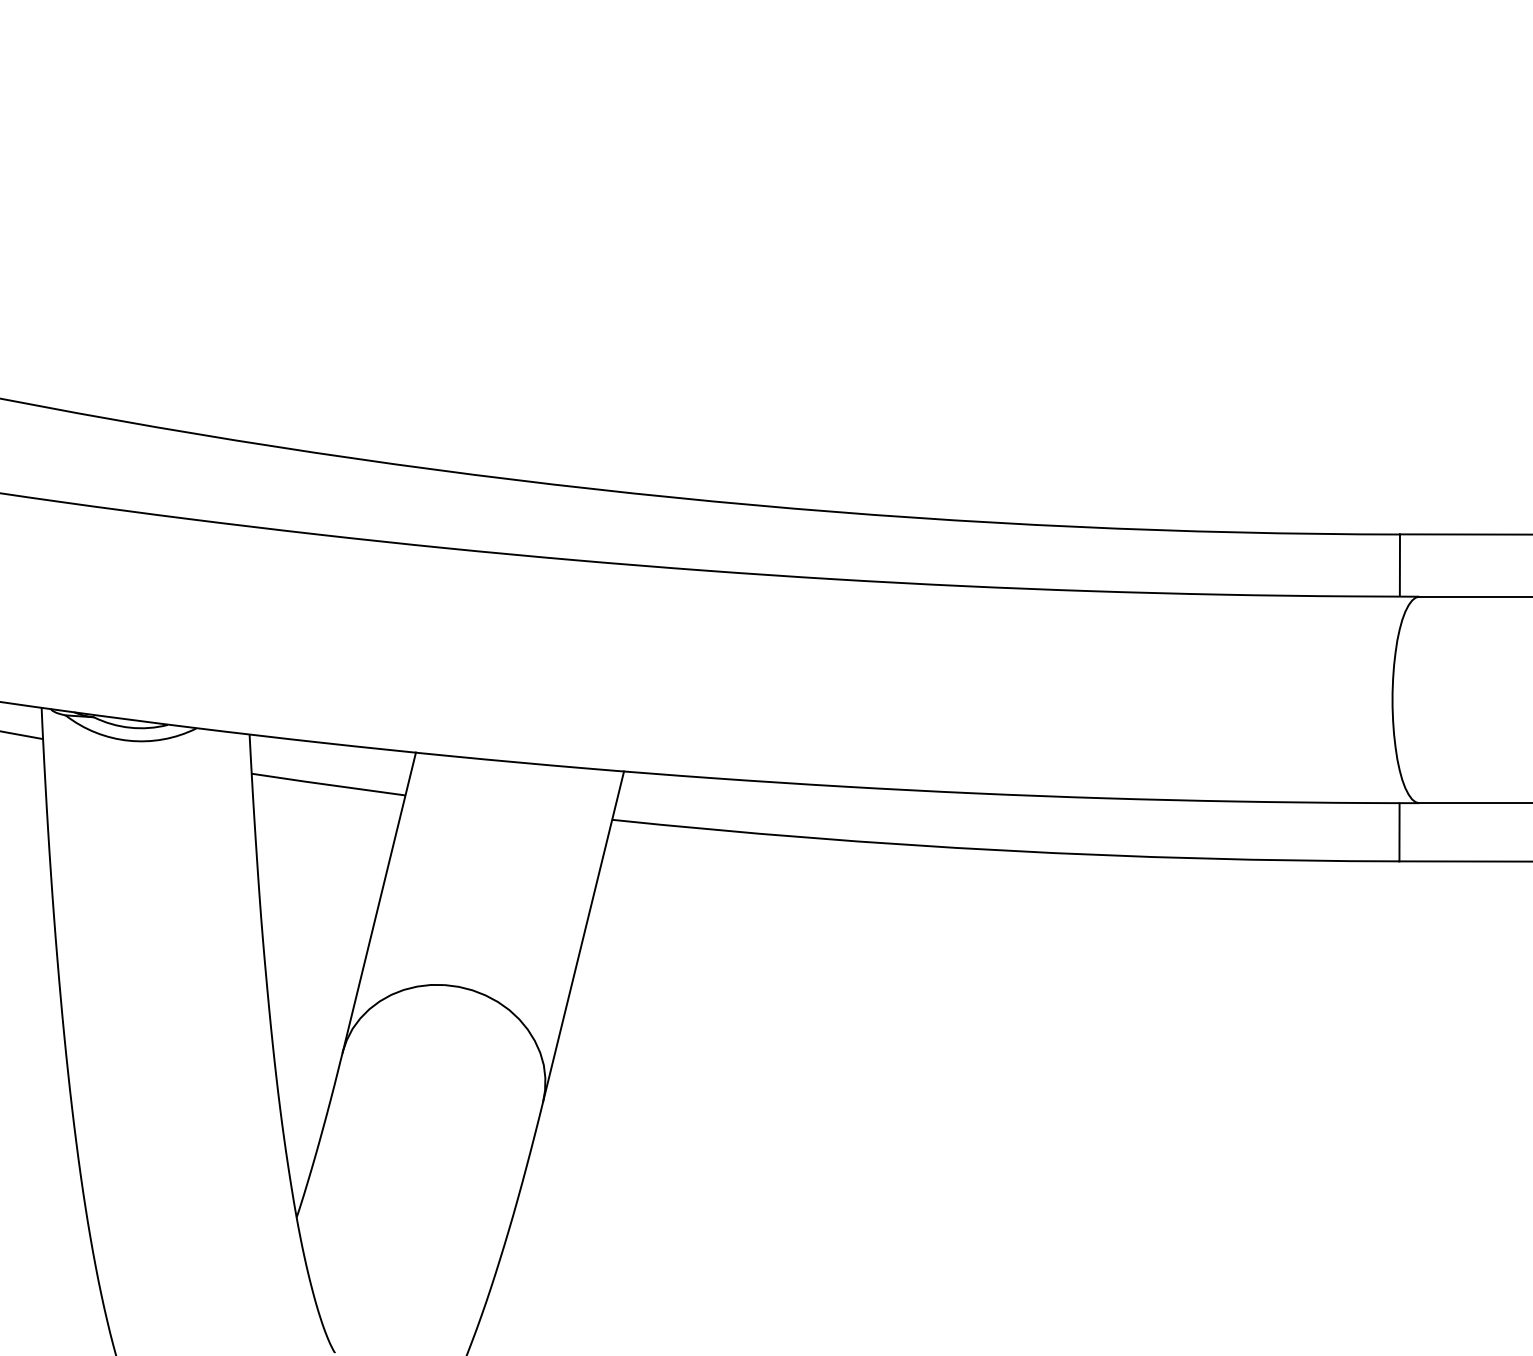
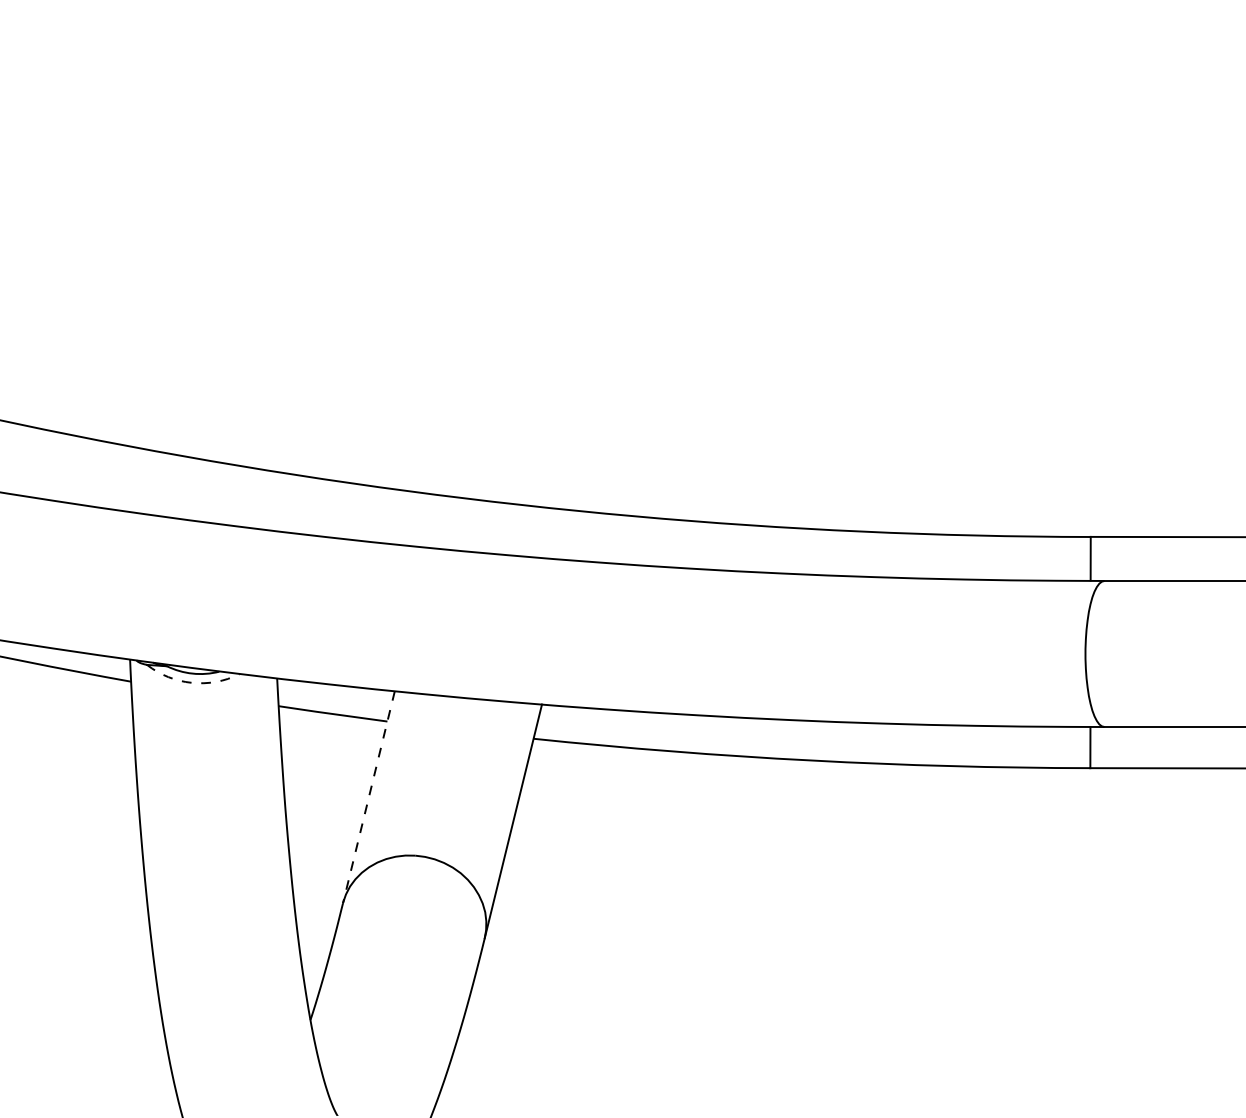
arc: (128, 740) -> (191, 682), solid -> dashed
line: (378, 902) -> (368, 797), solid -> dashed

